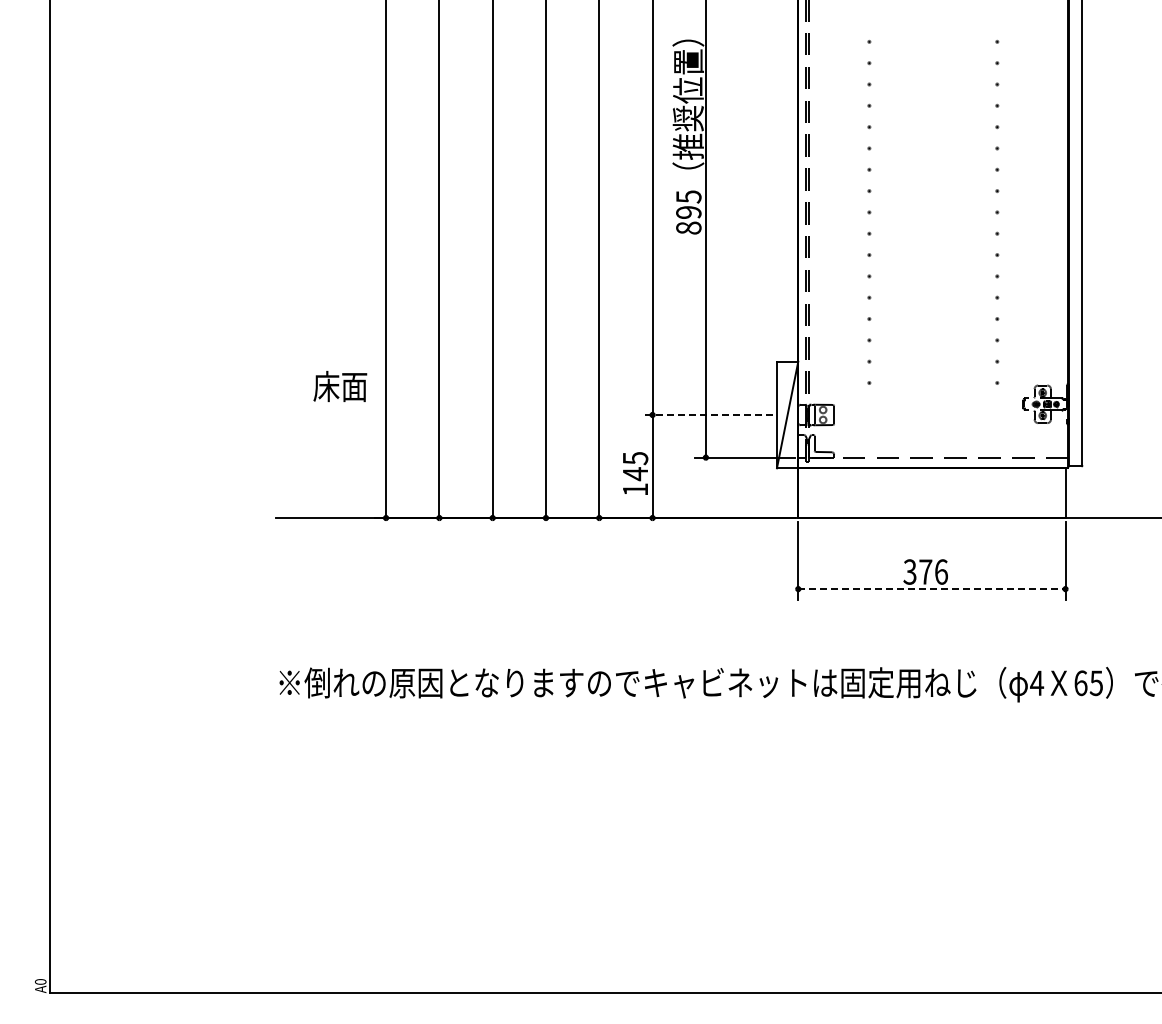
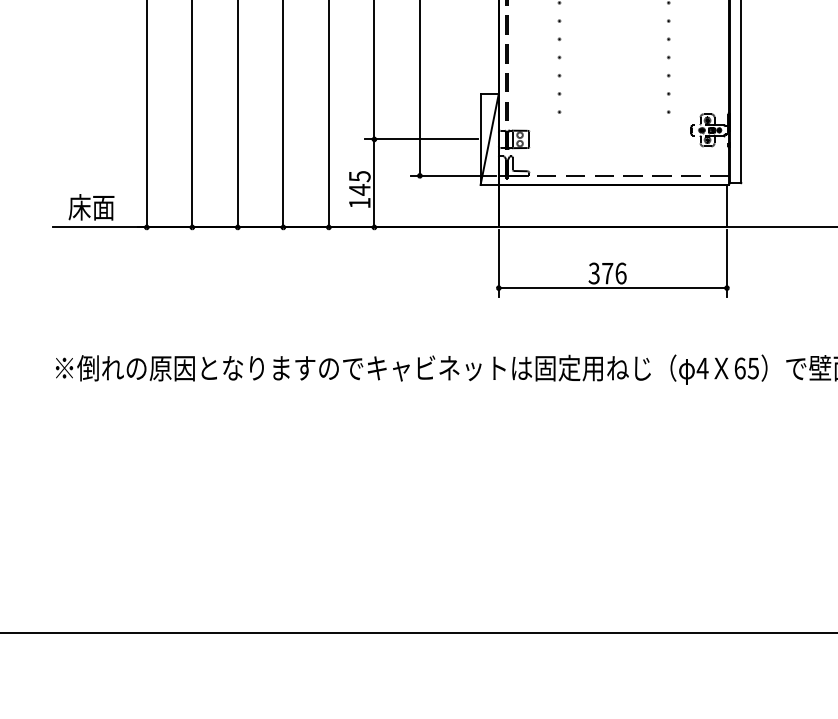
text: (340, 386) -> (91, 207), moved
line: (707, 415) -> (421, 139), dashed -> solid
line: (931, 589) -> (612, 288), dashed -> solid

